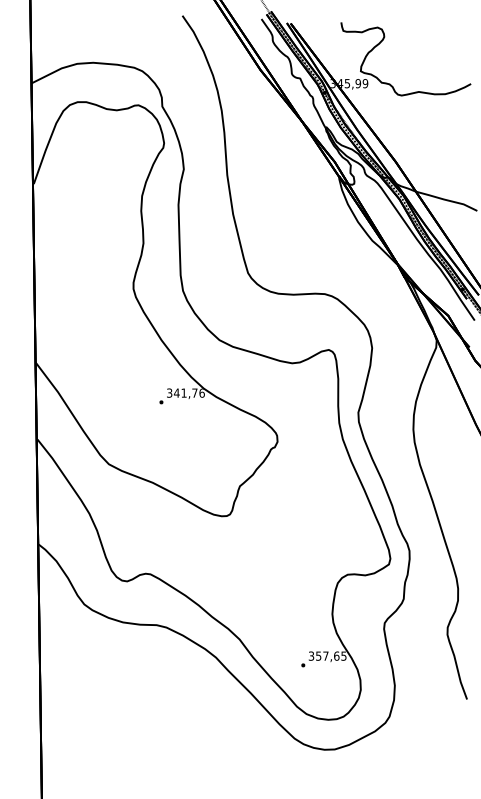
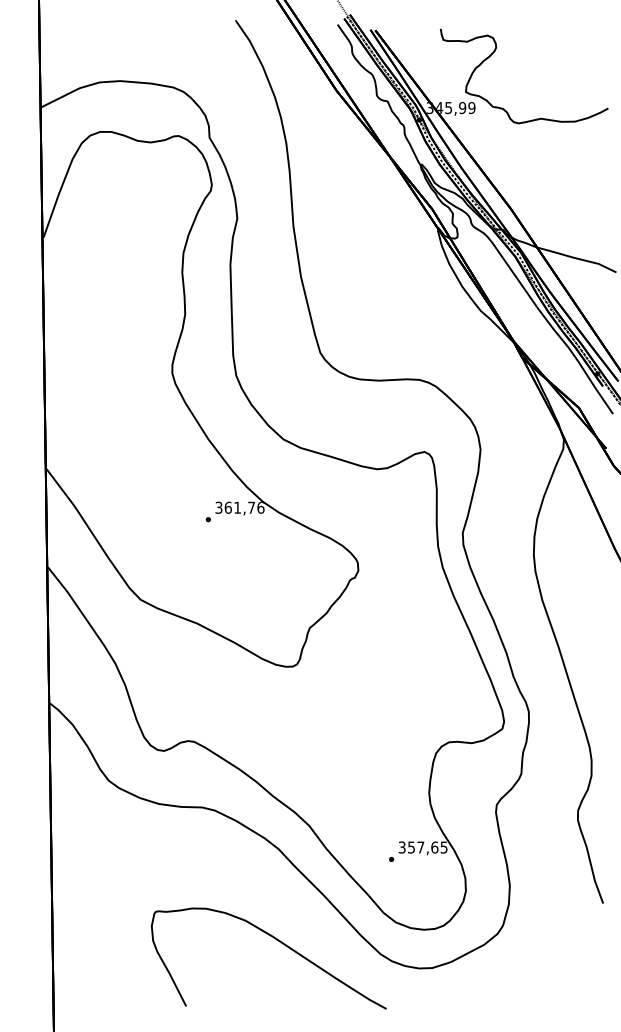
text: (176, 392) -> (227, 506), 341,76 -> 361,76
curve: (215, 729) -> (278, 942), added

